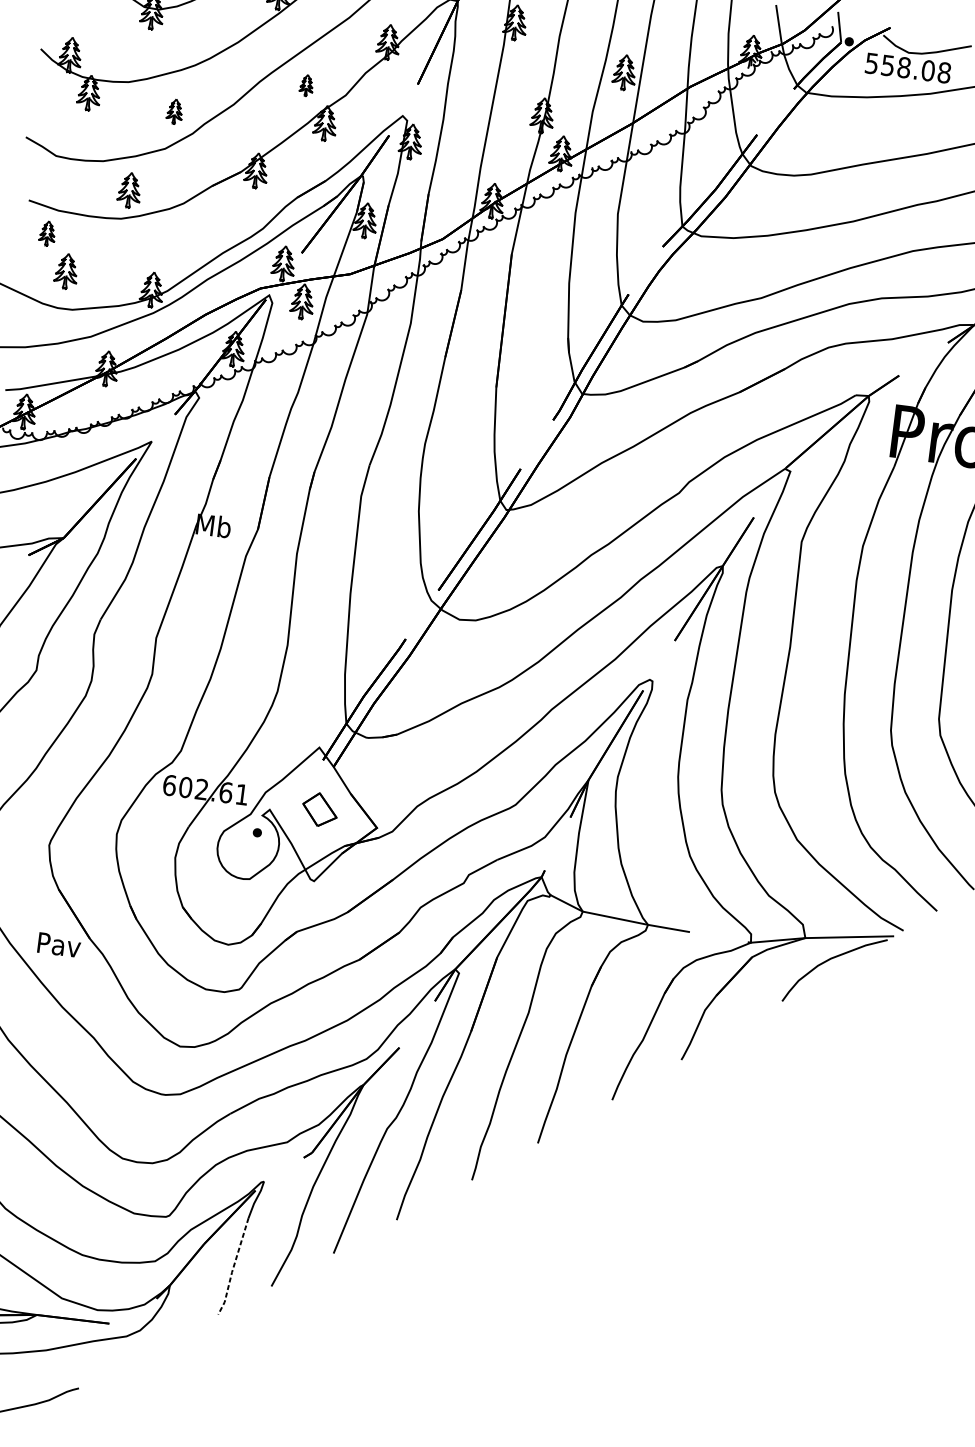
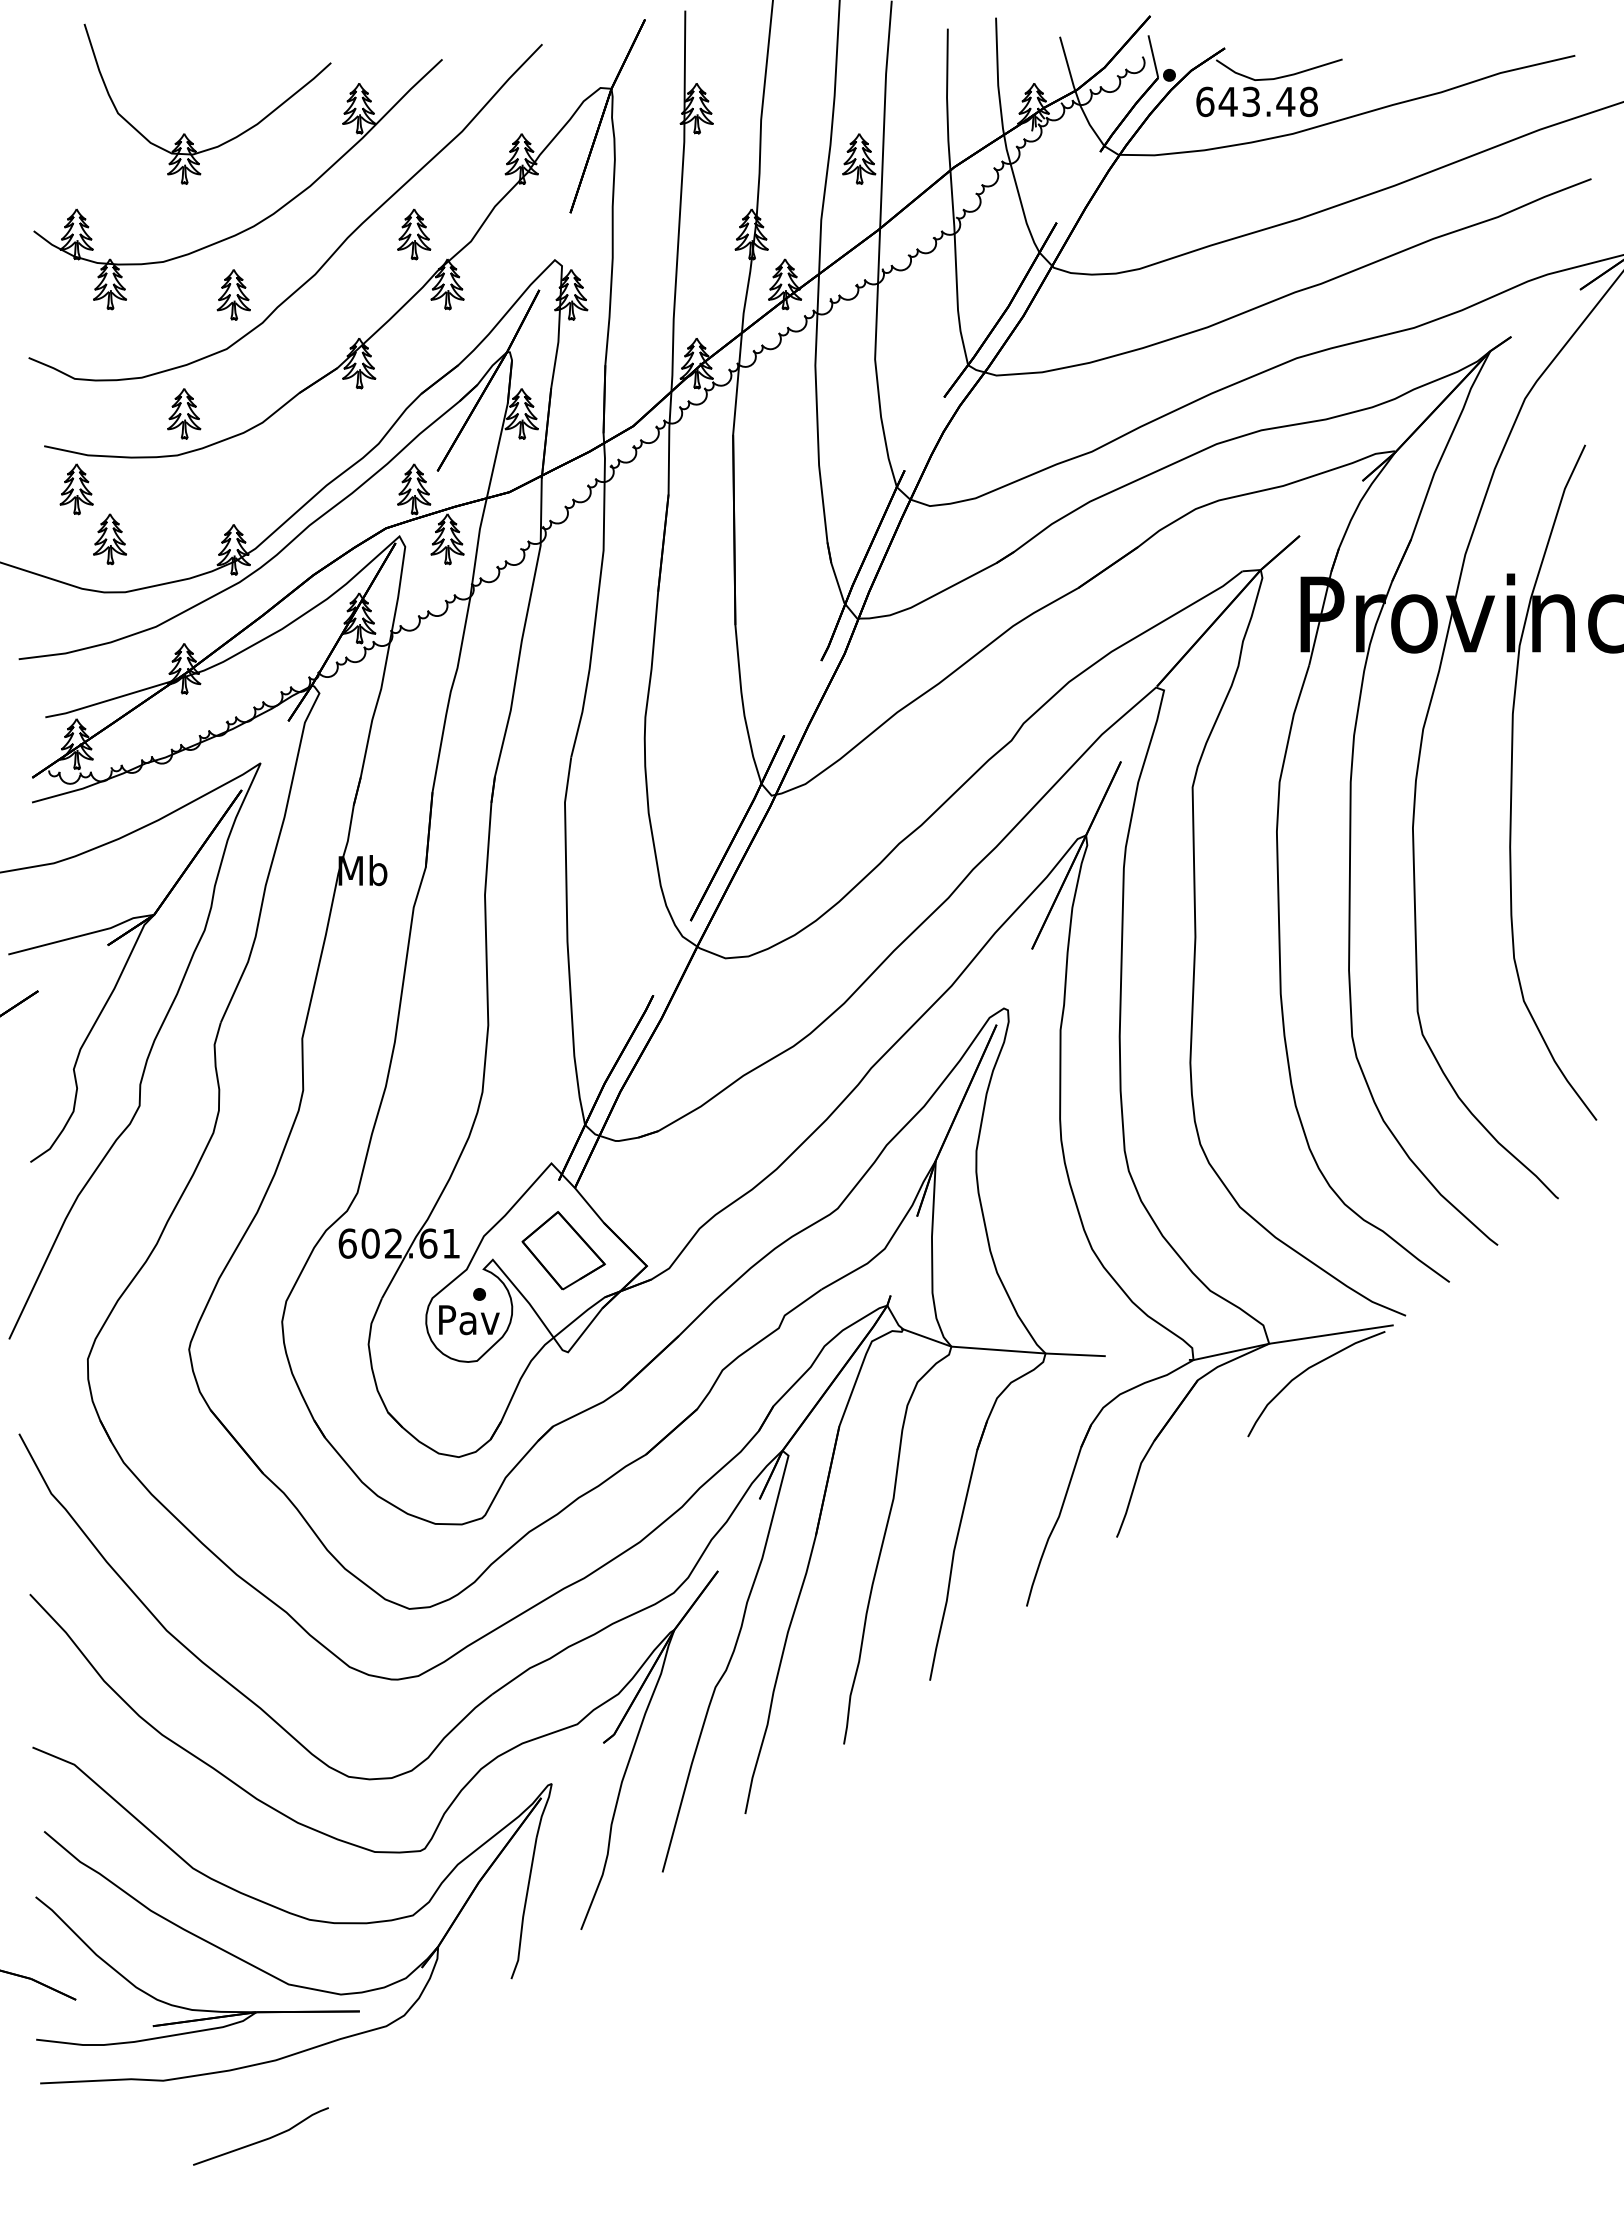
text: (900, 66) -> (1245, 101), 558.08 -> 643.48
part: (306, 85) -> (414, 234), size x1.67
part: (174, 111) -> (233, 294), size x1.43
part: (47, 233) -> (76, 489), size x1.43
part: (320, 809) -> (563, 1250), size x1.67
text: (59, 945) -> (469, 1320), moved
line: (233, 1267) -> (524, 1910), dashed -> solid

